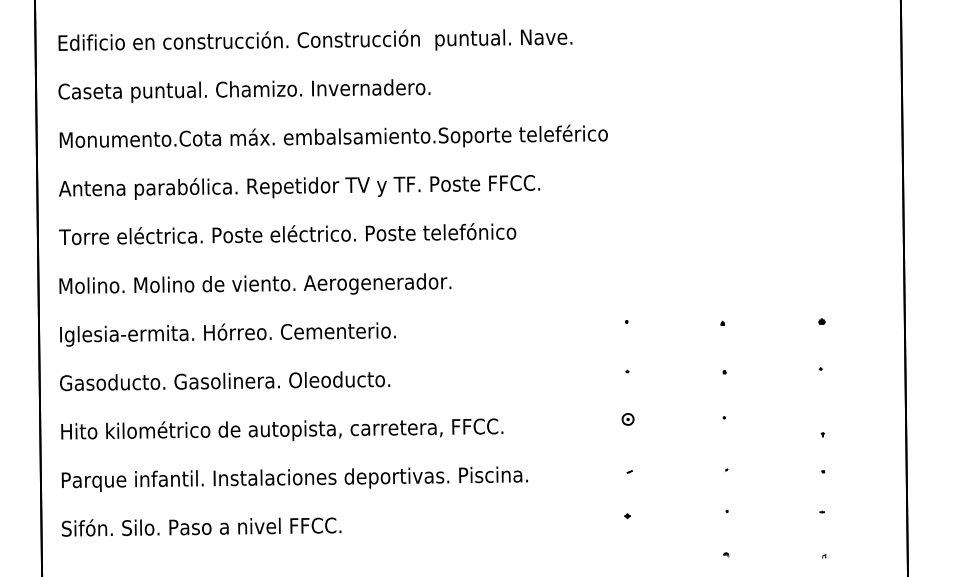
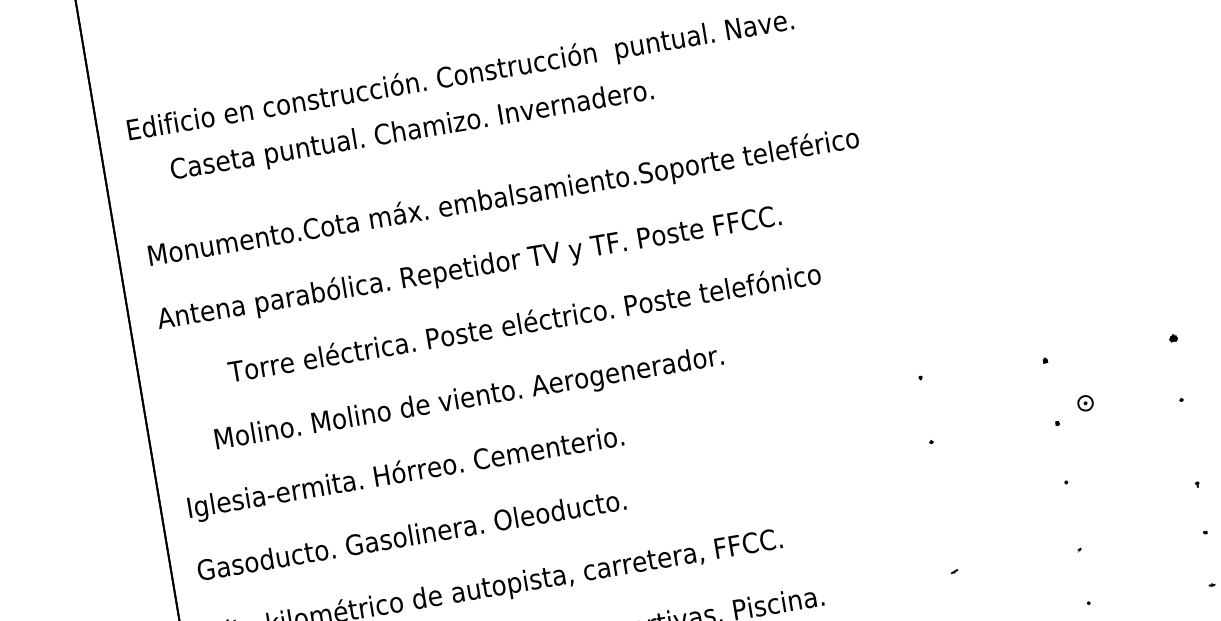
text: (244, 90) -> (412, 130), moved
text: (287, 234) -> (524, 323), moved
text: (255, 283) -> (469, 396), moved
part: (627, 419) -> (1084, 403), moved

